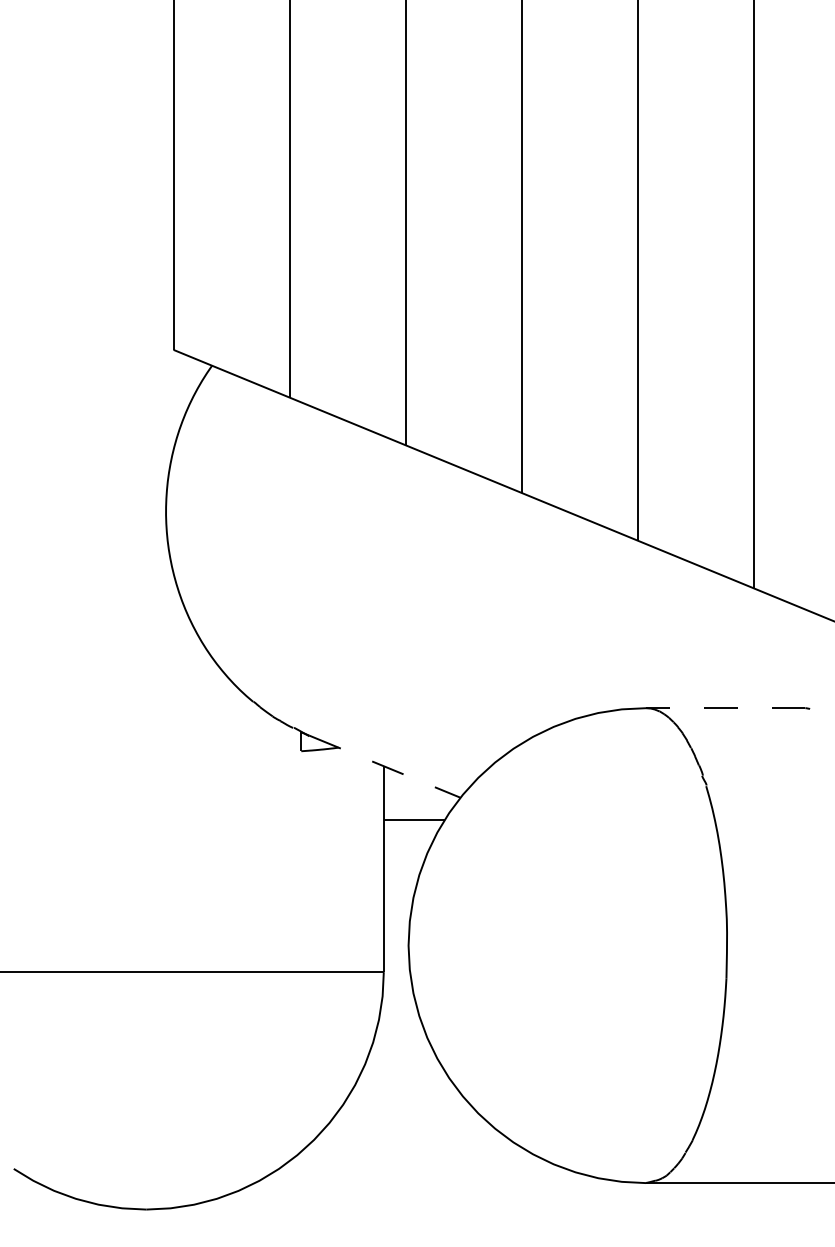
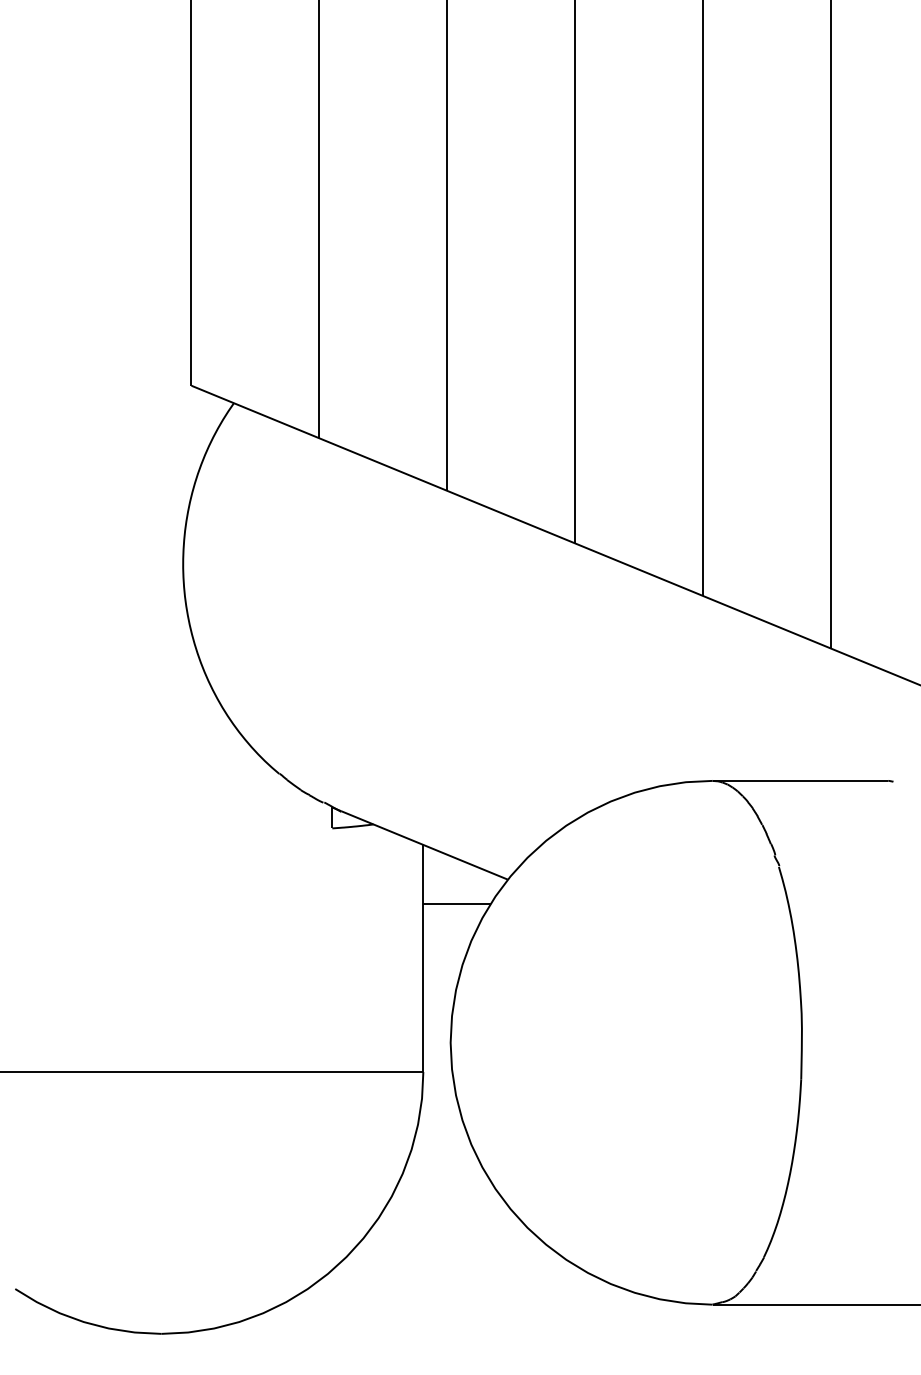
line: (725, 708) -> (800, 781), dashed -> solid
line: (384, 766) -> (424, 845), dashed -> solid

